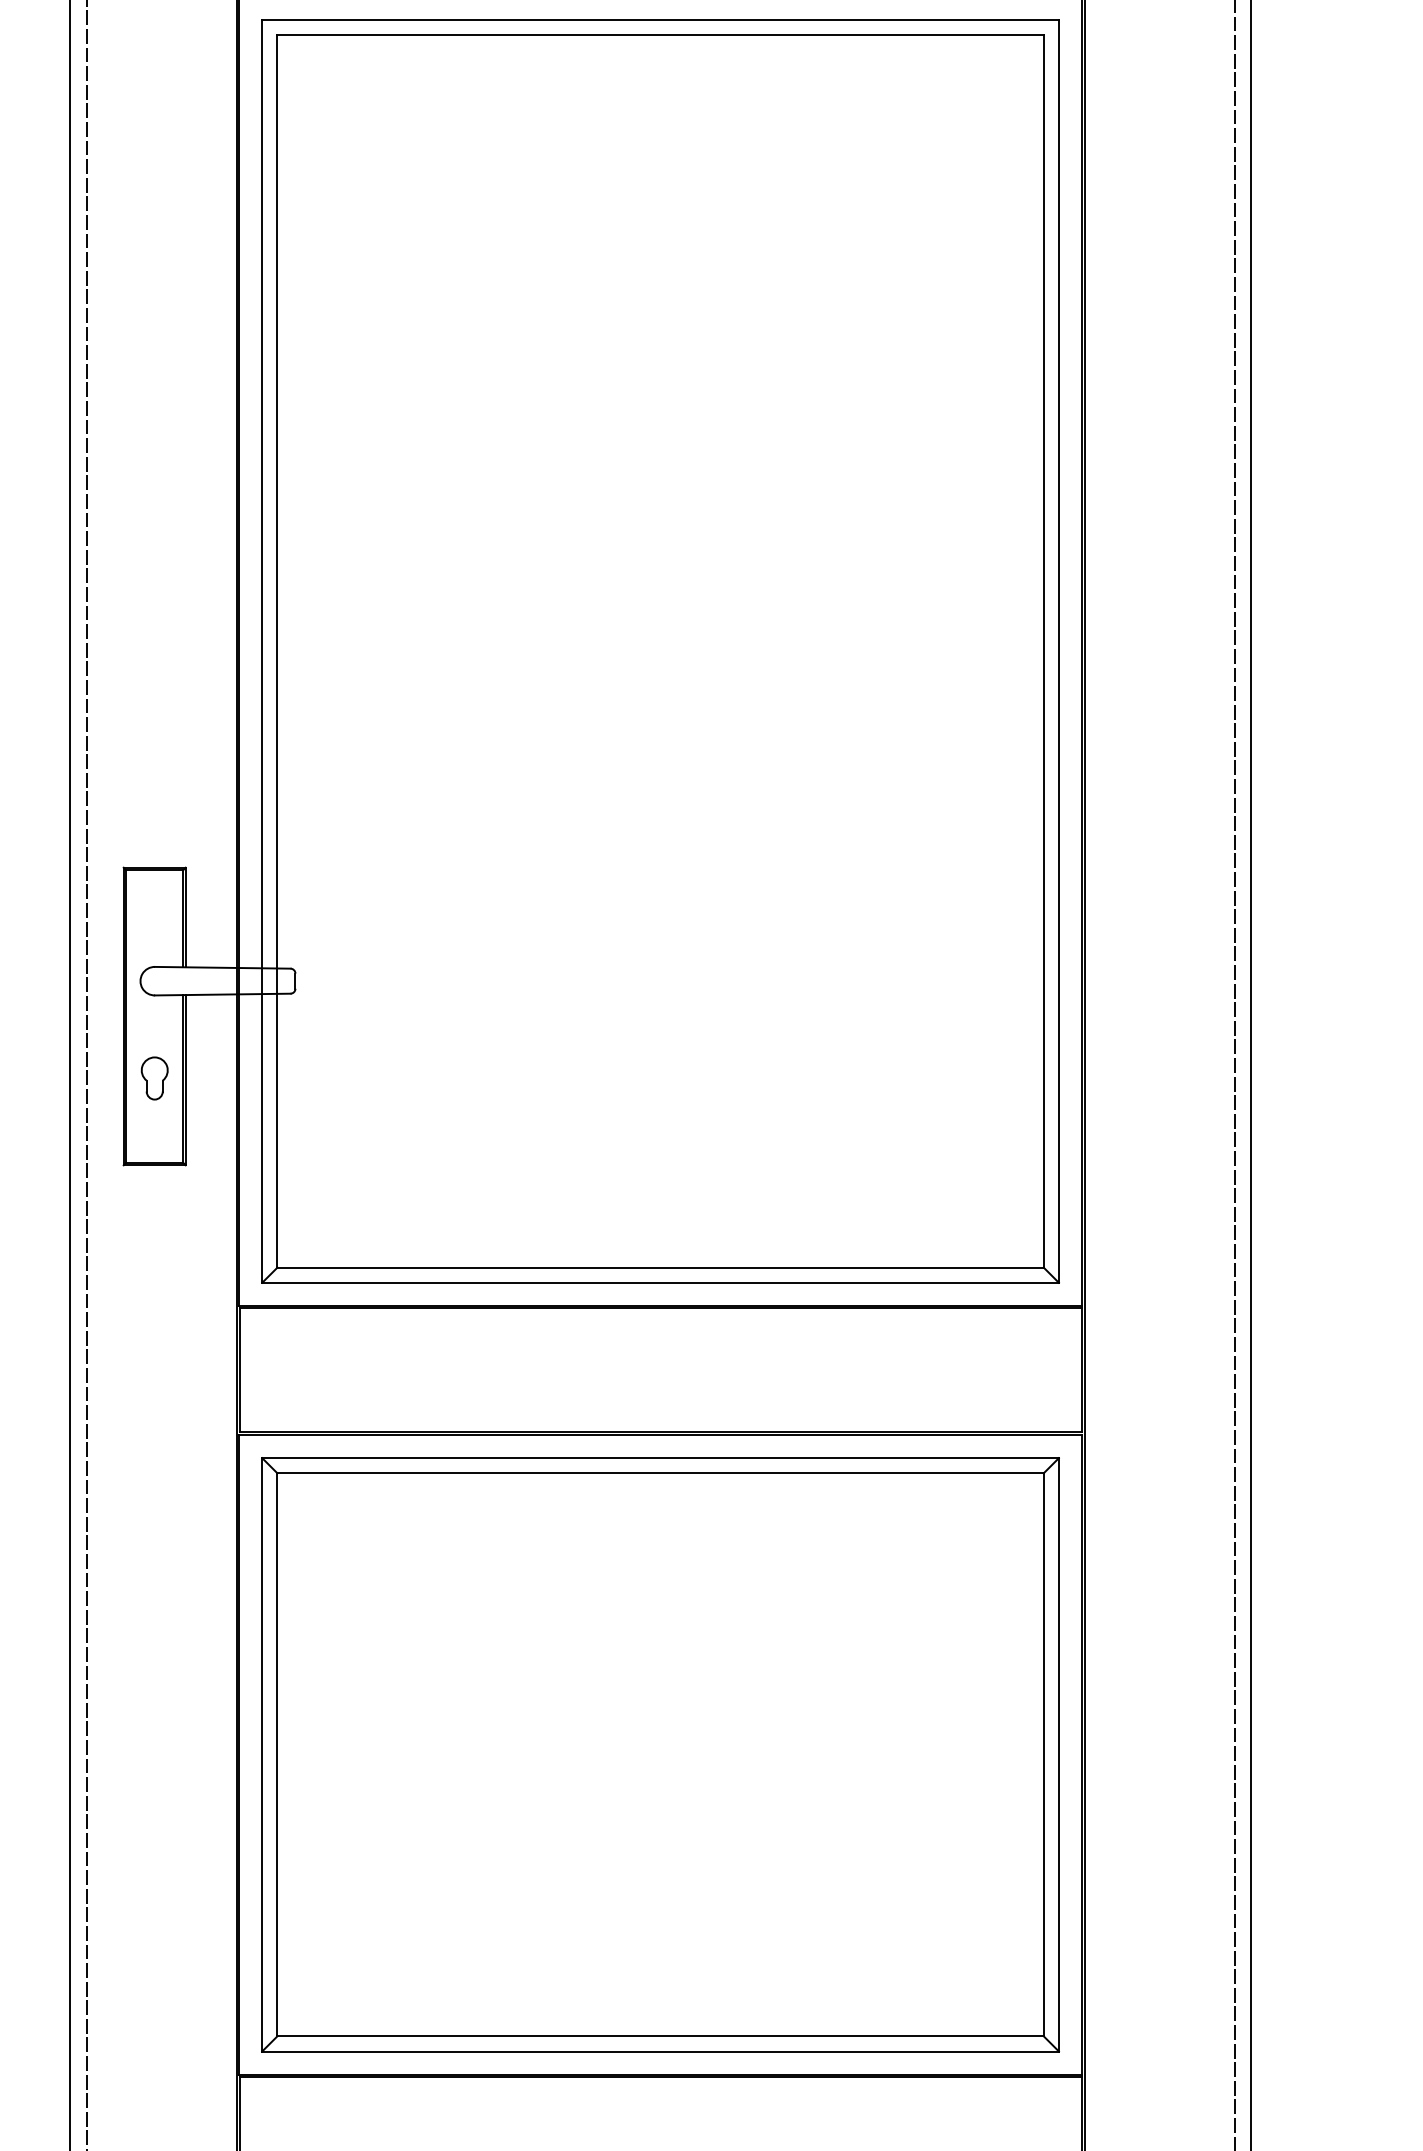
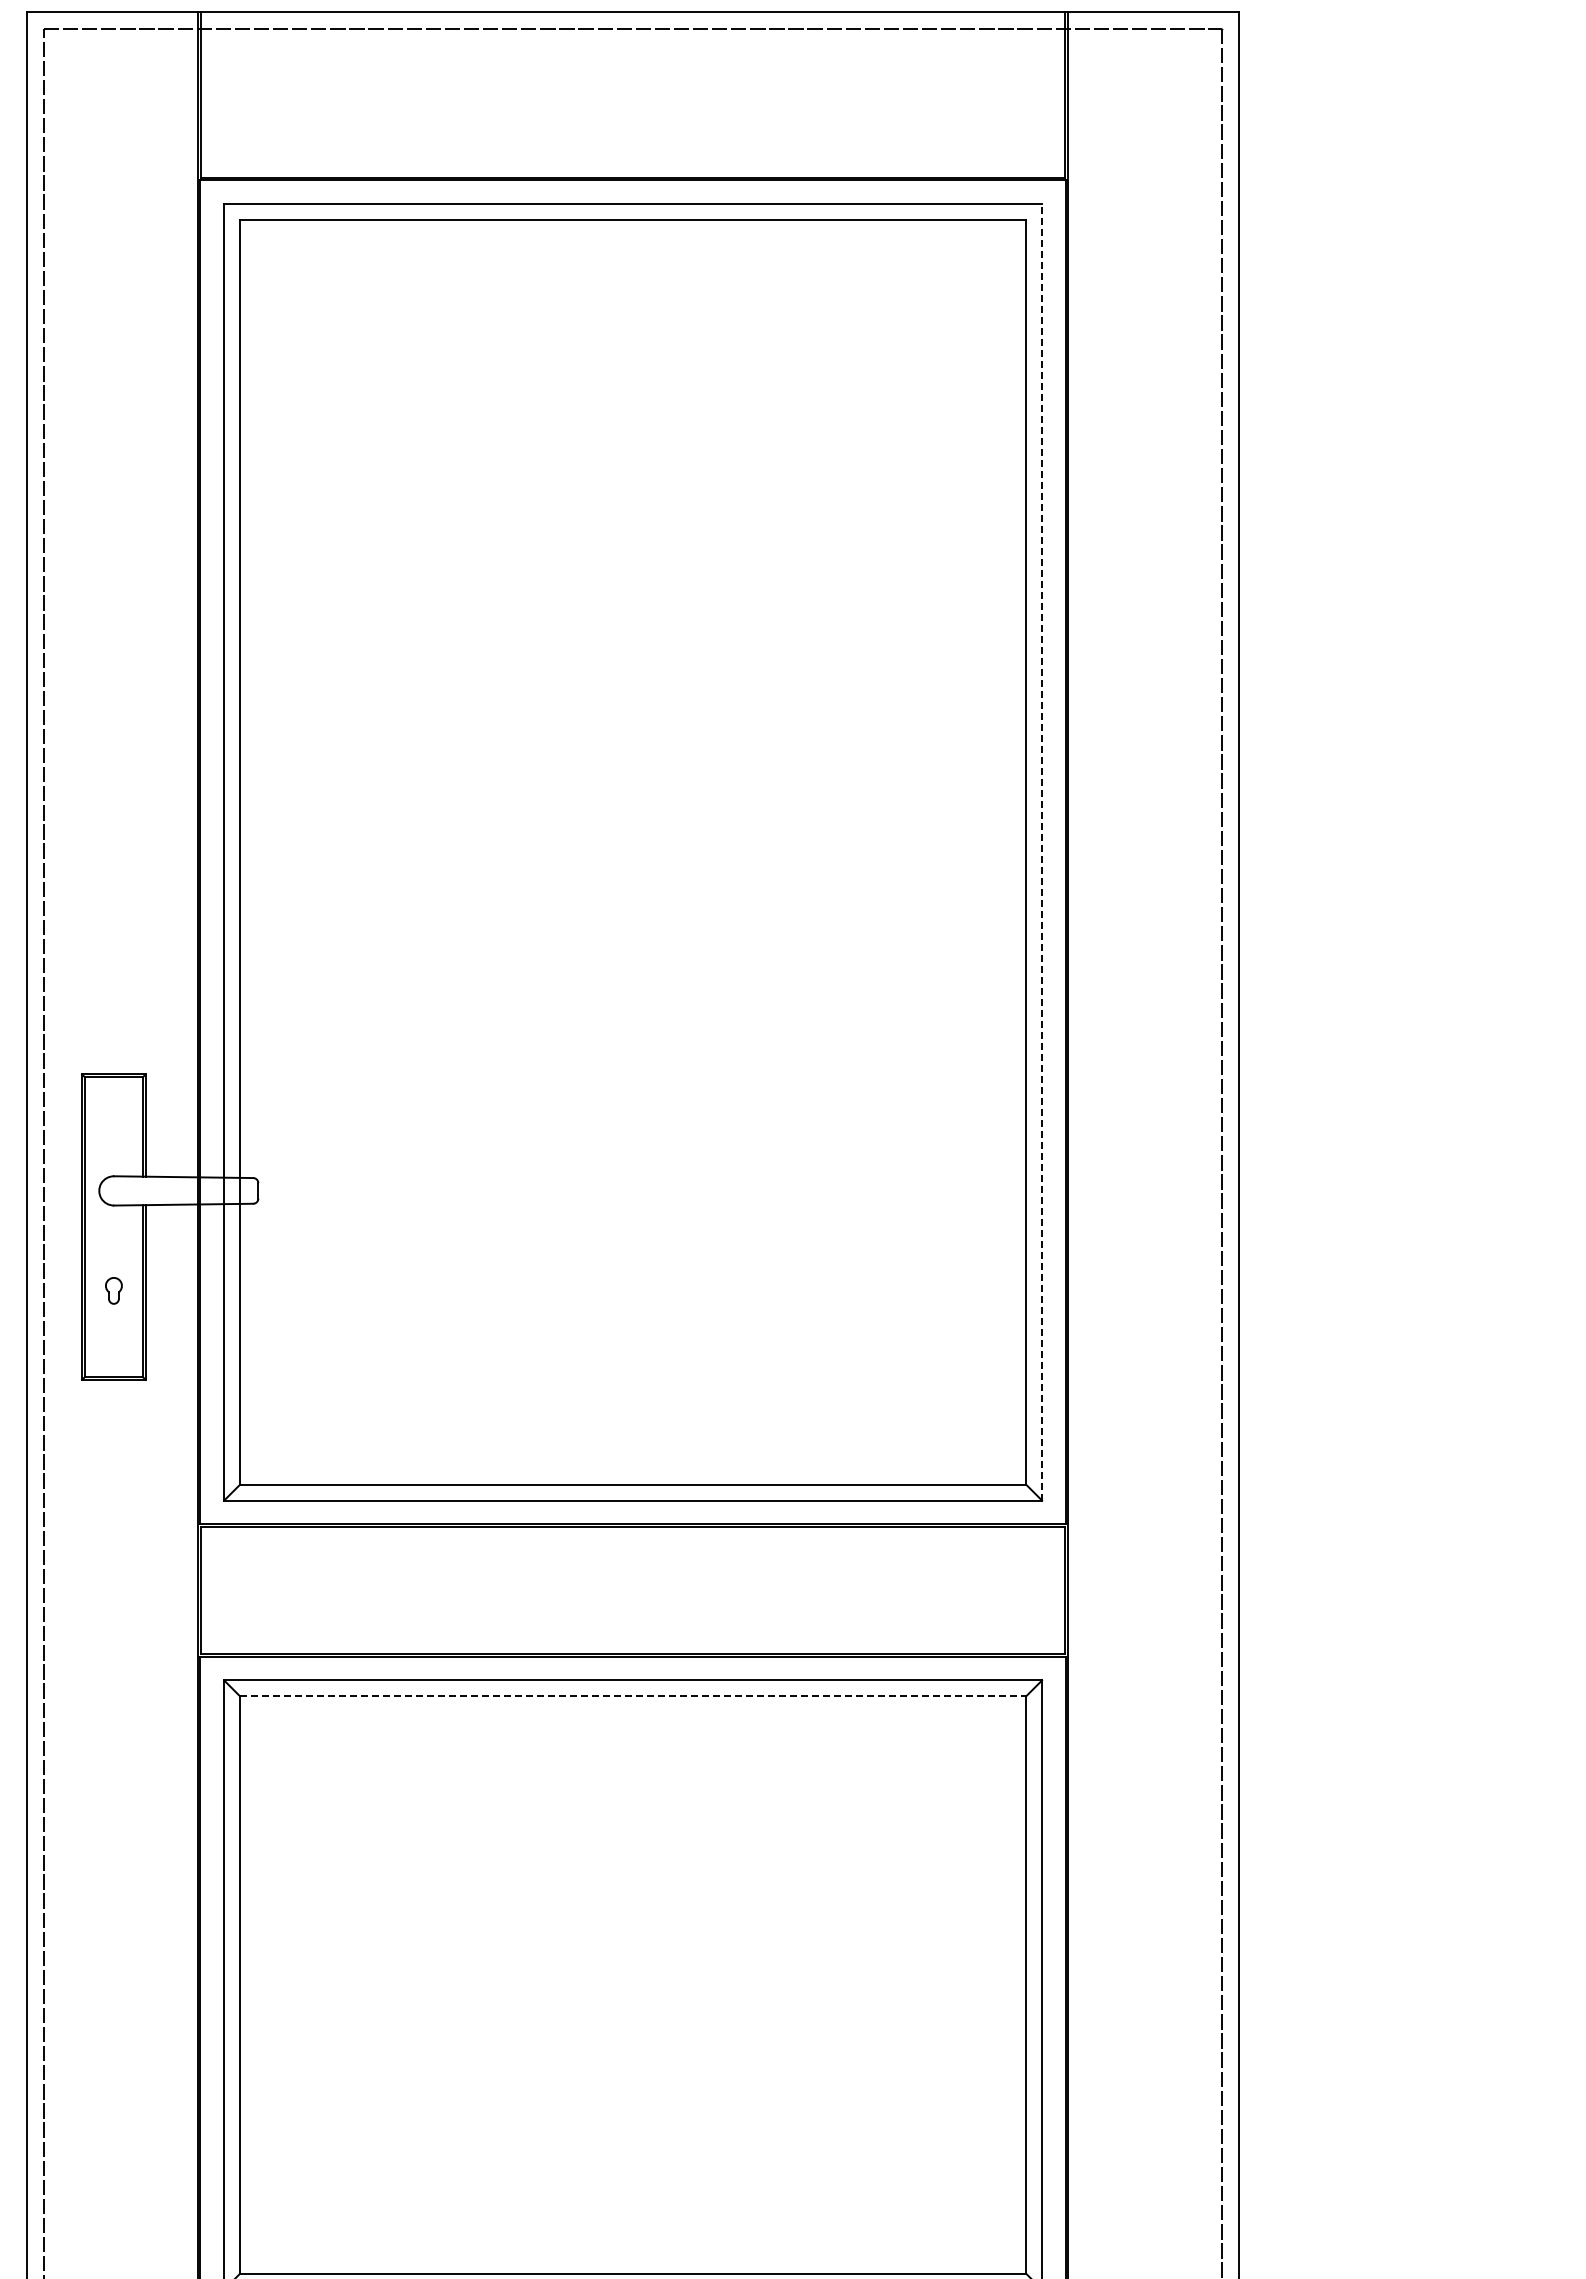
line: (1059, 650) -> (1042, 851), solid -> dashed
part: (154, 1078) -> (113, 1290), size x0.6
line: (660, 1473) -> (633, 1696), solid -> dashed

